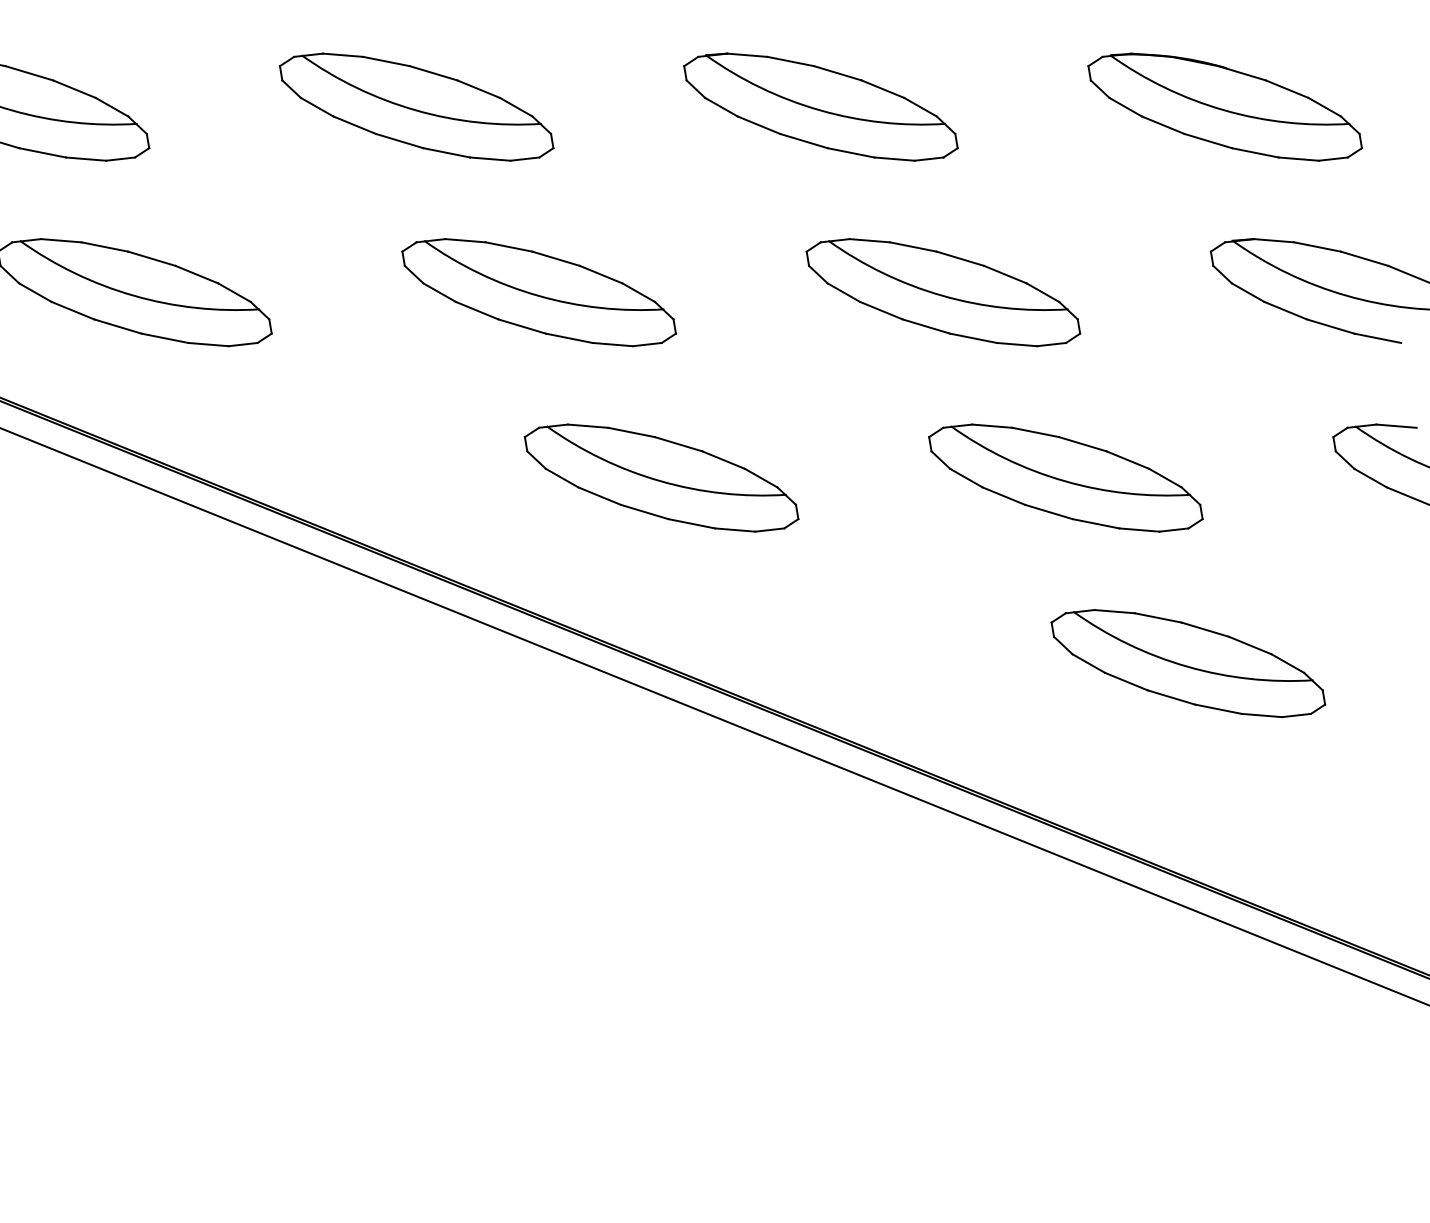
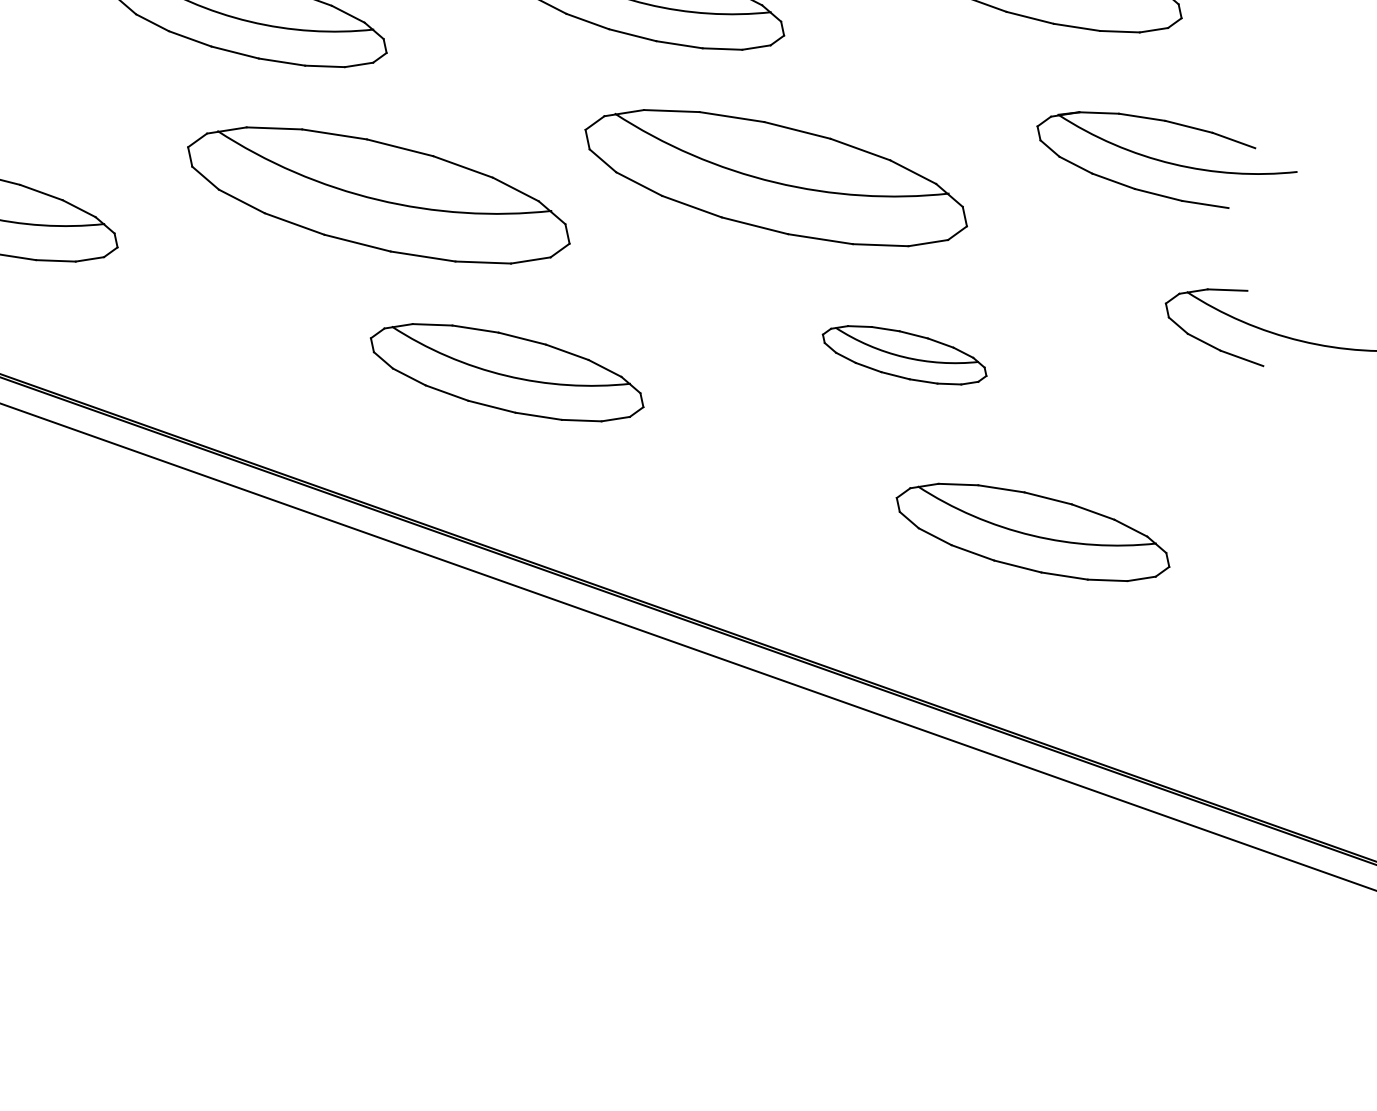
part: (538, 292) -> (378, 195), size x1.4
part: (943, 292) -> (776, 178), size x1.4
part: (1065, 477) -> (904, 354), size x0.6

